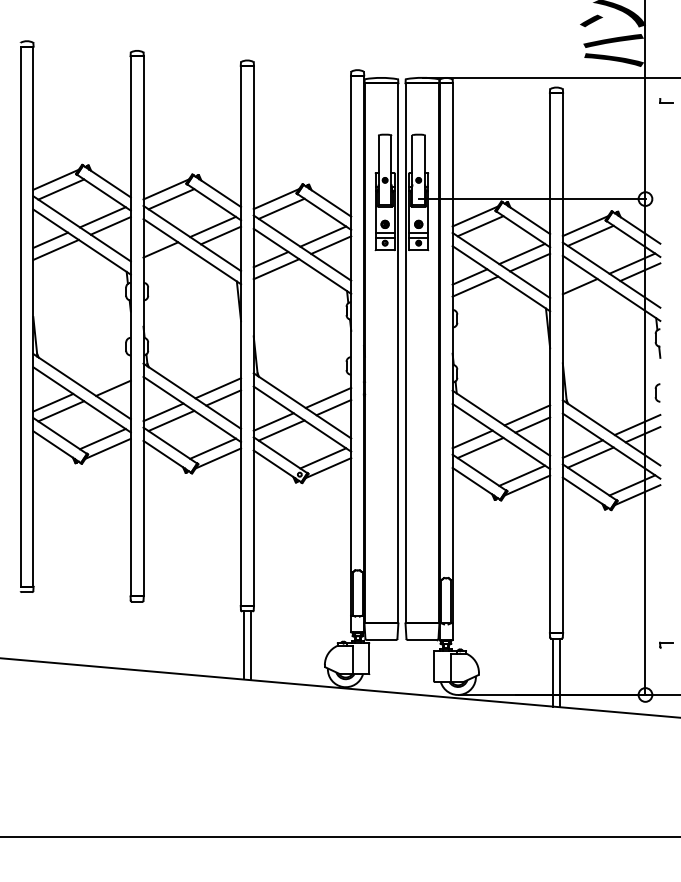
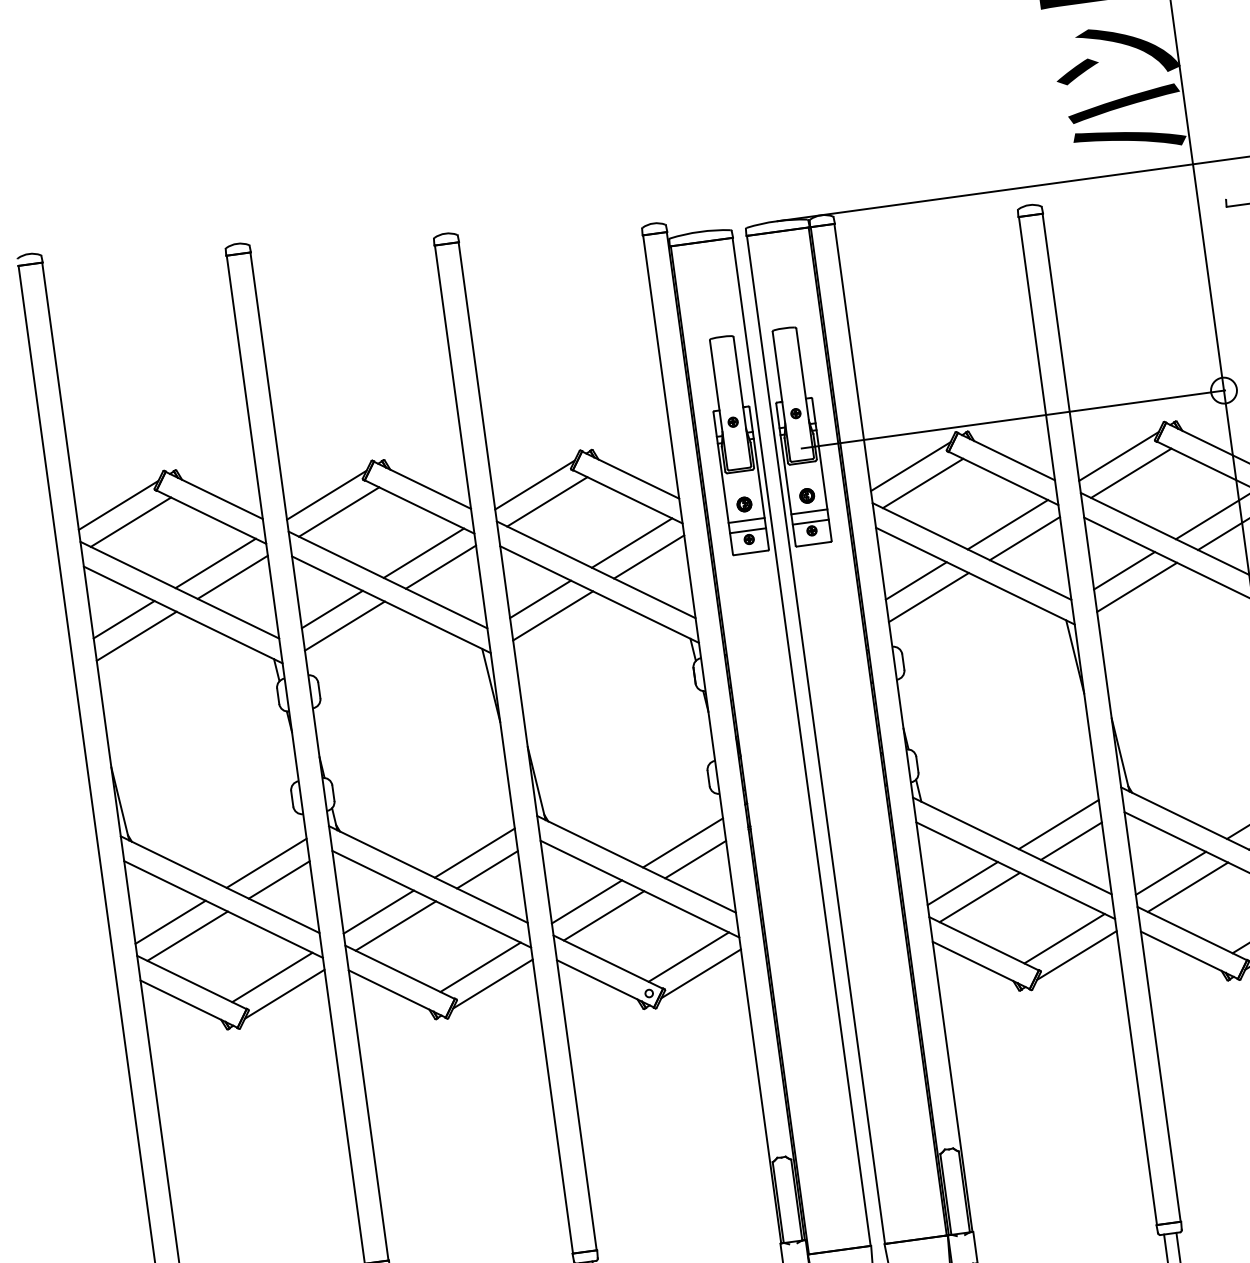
line: (166, 259) -> (345, 625), added
line: (585, 296) -> (1136, 587), added
line: (107, 378) -> (265, 863), added

